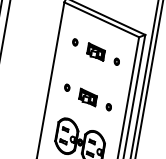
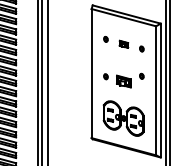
part: (95, 52) -> (123, 44), size x0.6
part: (108, 106) -> (141, 75), moved

